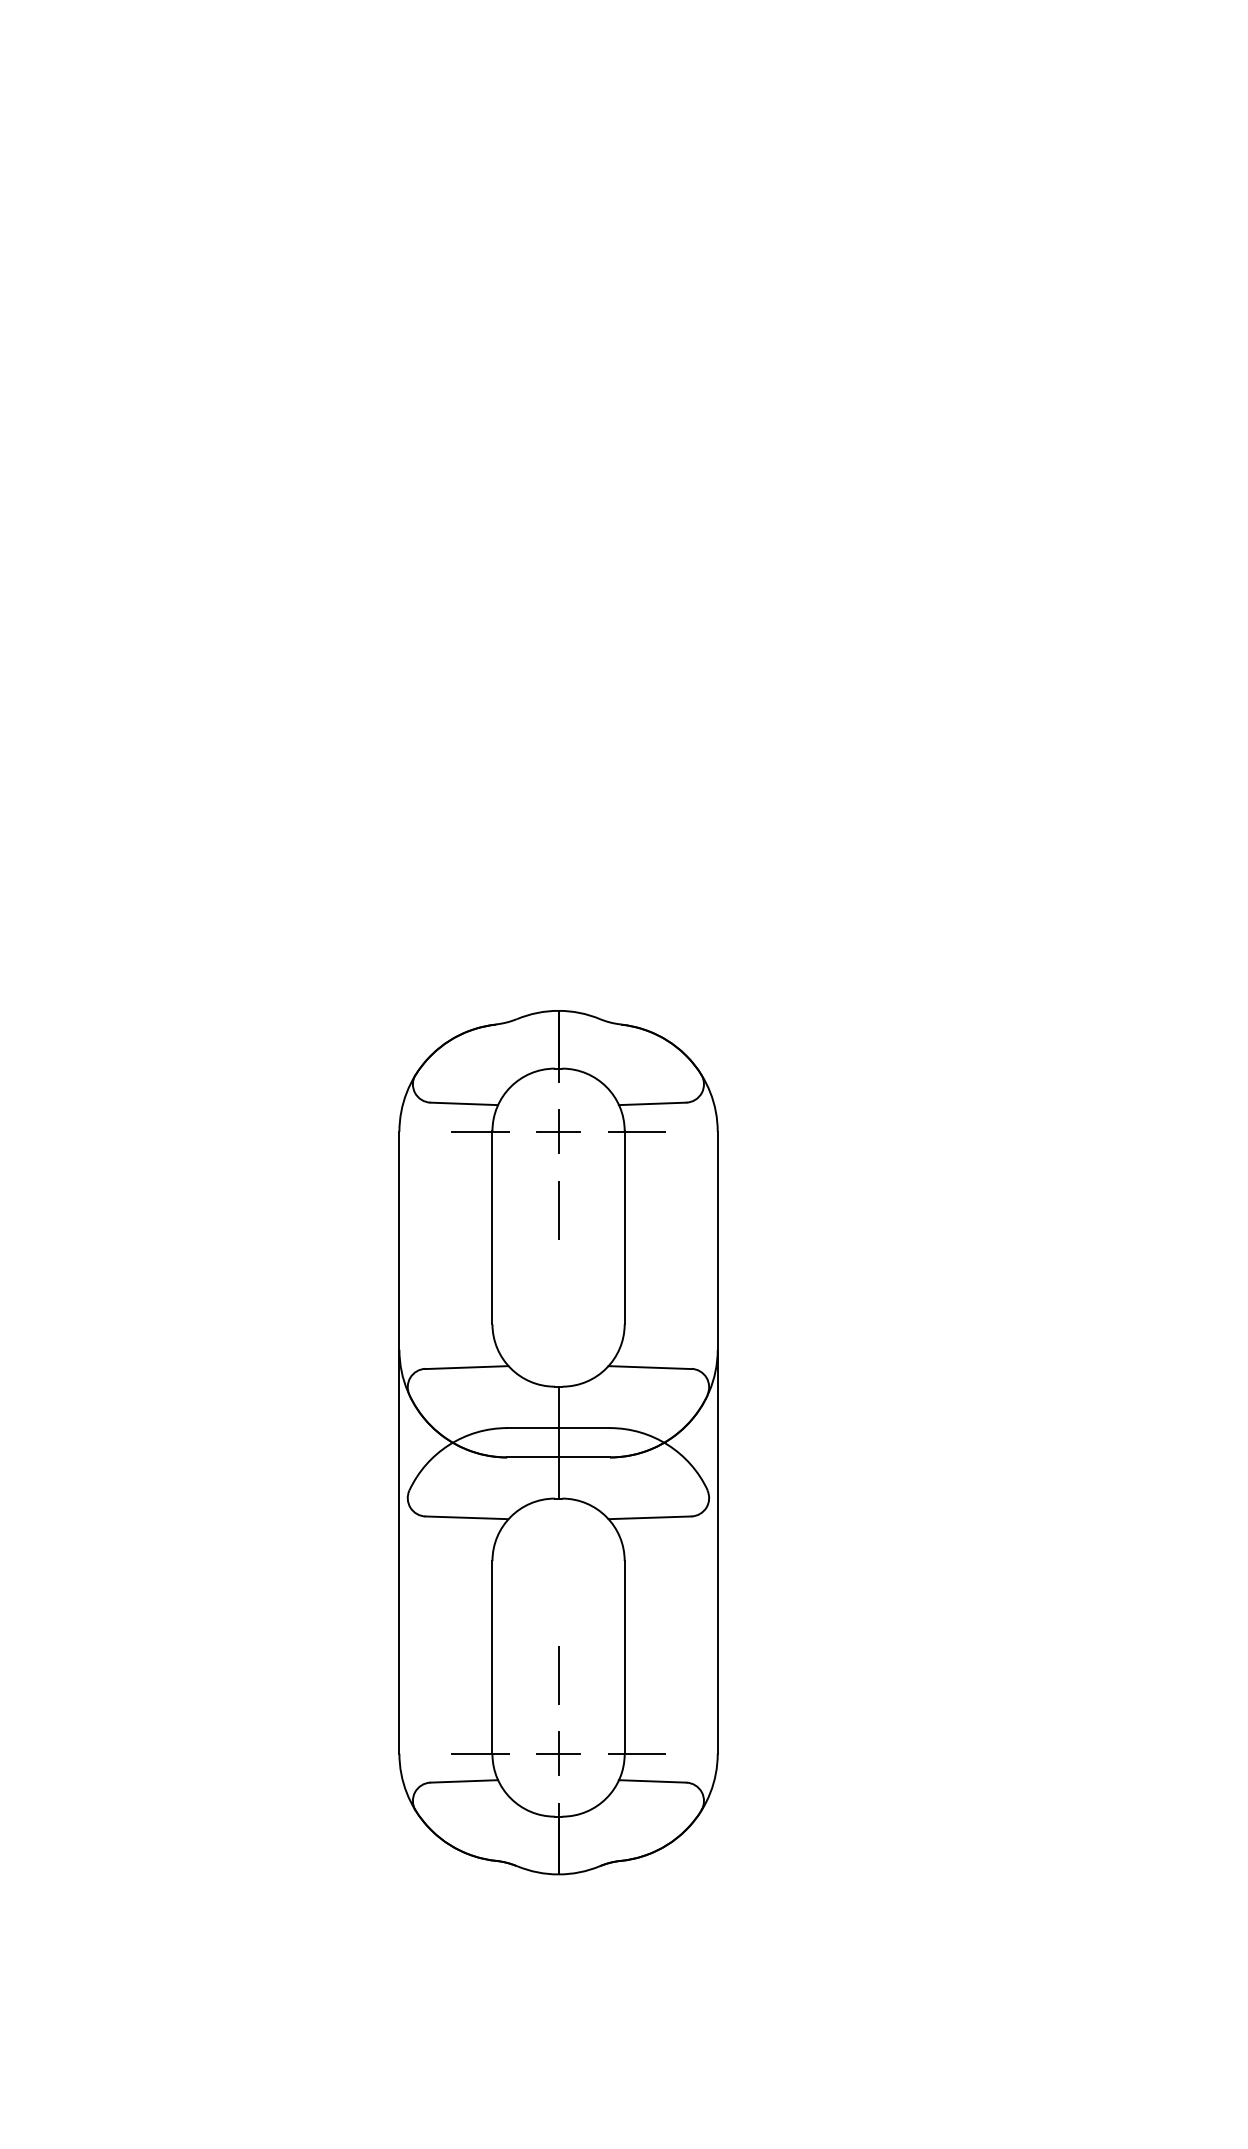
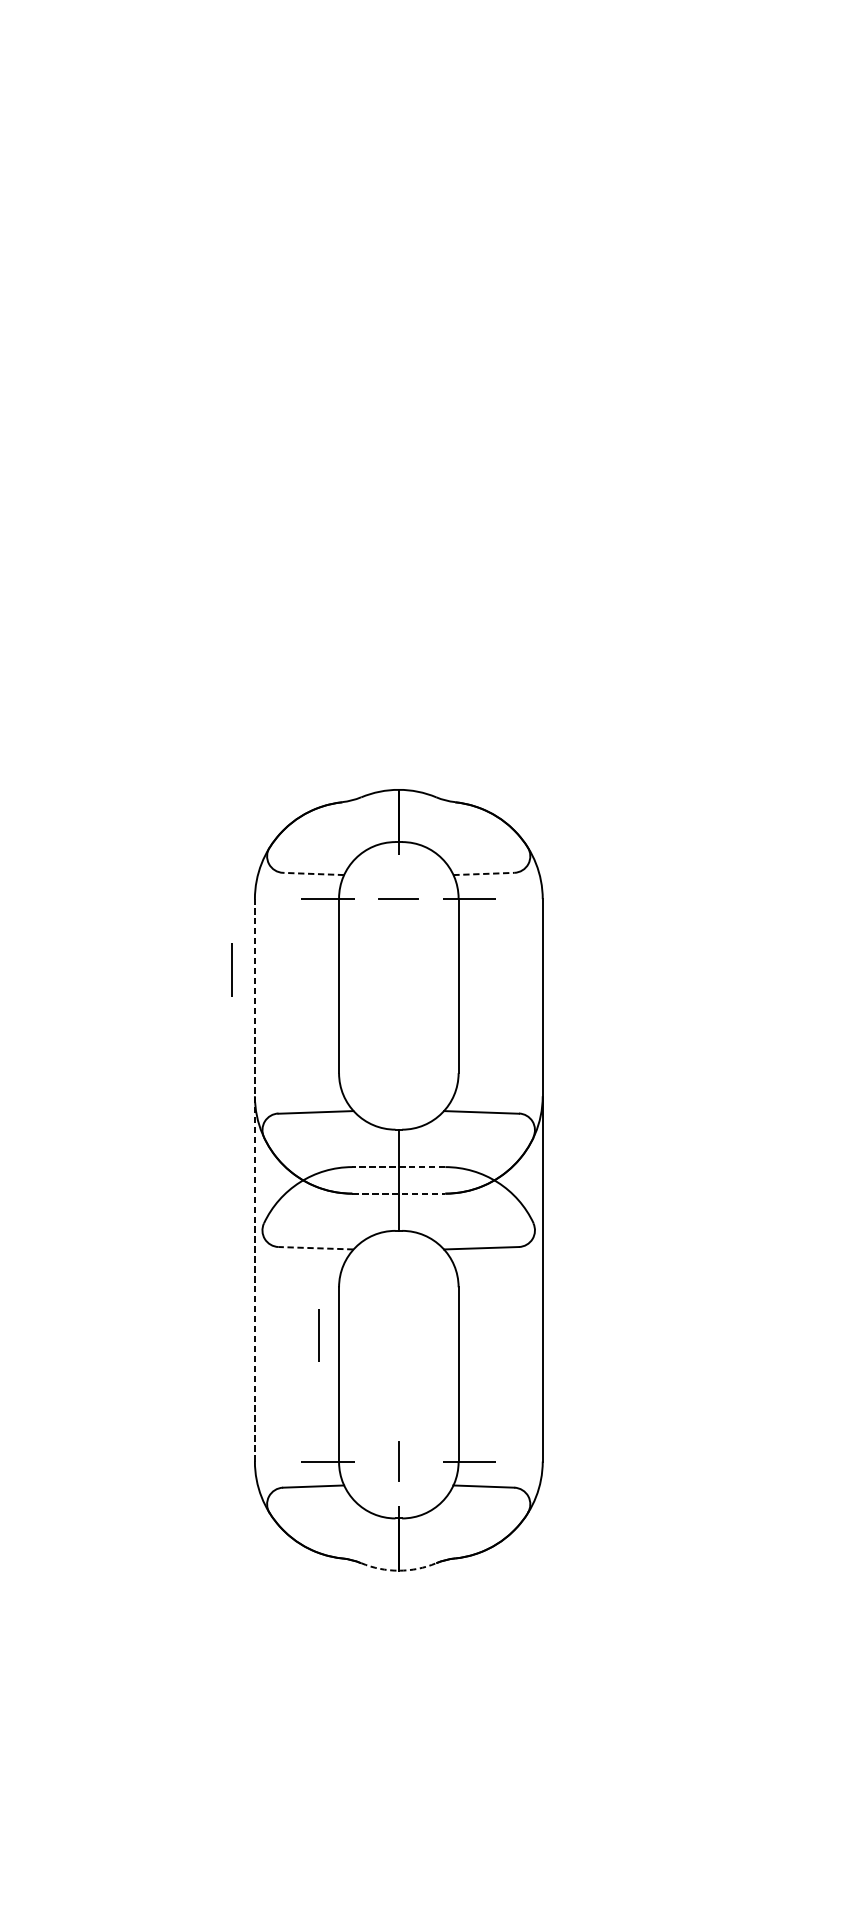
line: (464, 1103) -> (313, 873), solid -> dashed
line: (652, 1103) -> (483, 873), solid -> dashed
line: (558, 1131) -> (398, 898), removed
line: (558, 1210) -> (231, 970), moved
line: (558, 1428) -> (398, 1167), solid -> dashed
line: (399, 1442) -> (254, 1180), solid -> dashed
line: (559, 1457) -> (399, 1193), solid -> dashed
line: (466, 1517) -> (315, 1247), solid -> dashed
line: (558, 1675) -> (319, 1335), moved
line: (558, 1753) -> (398, 1461), removed
arc: (558, 1874) -> (398, 1570), solid -> dashed

